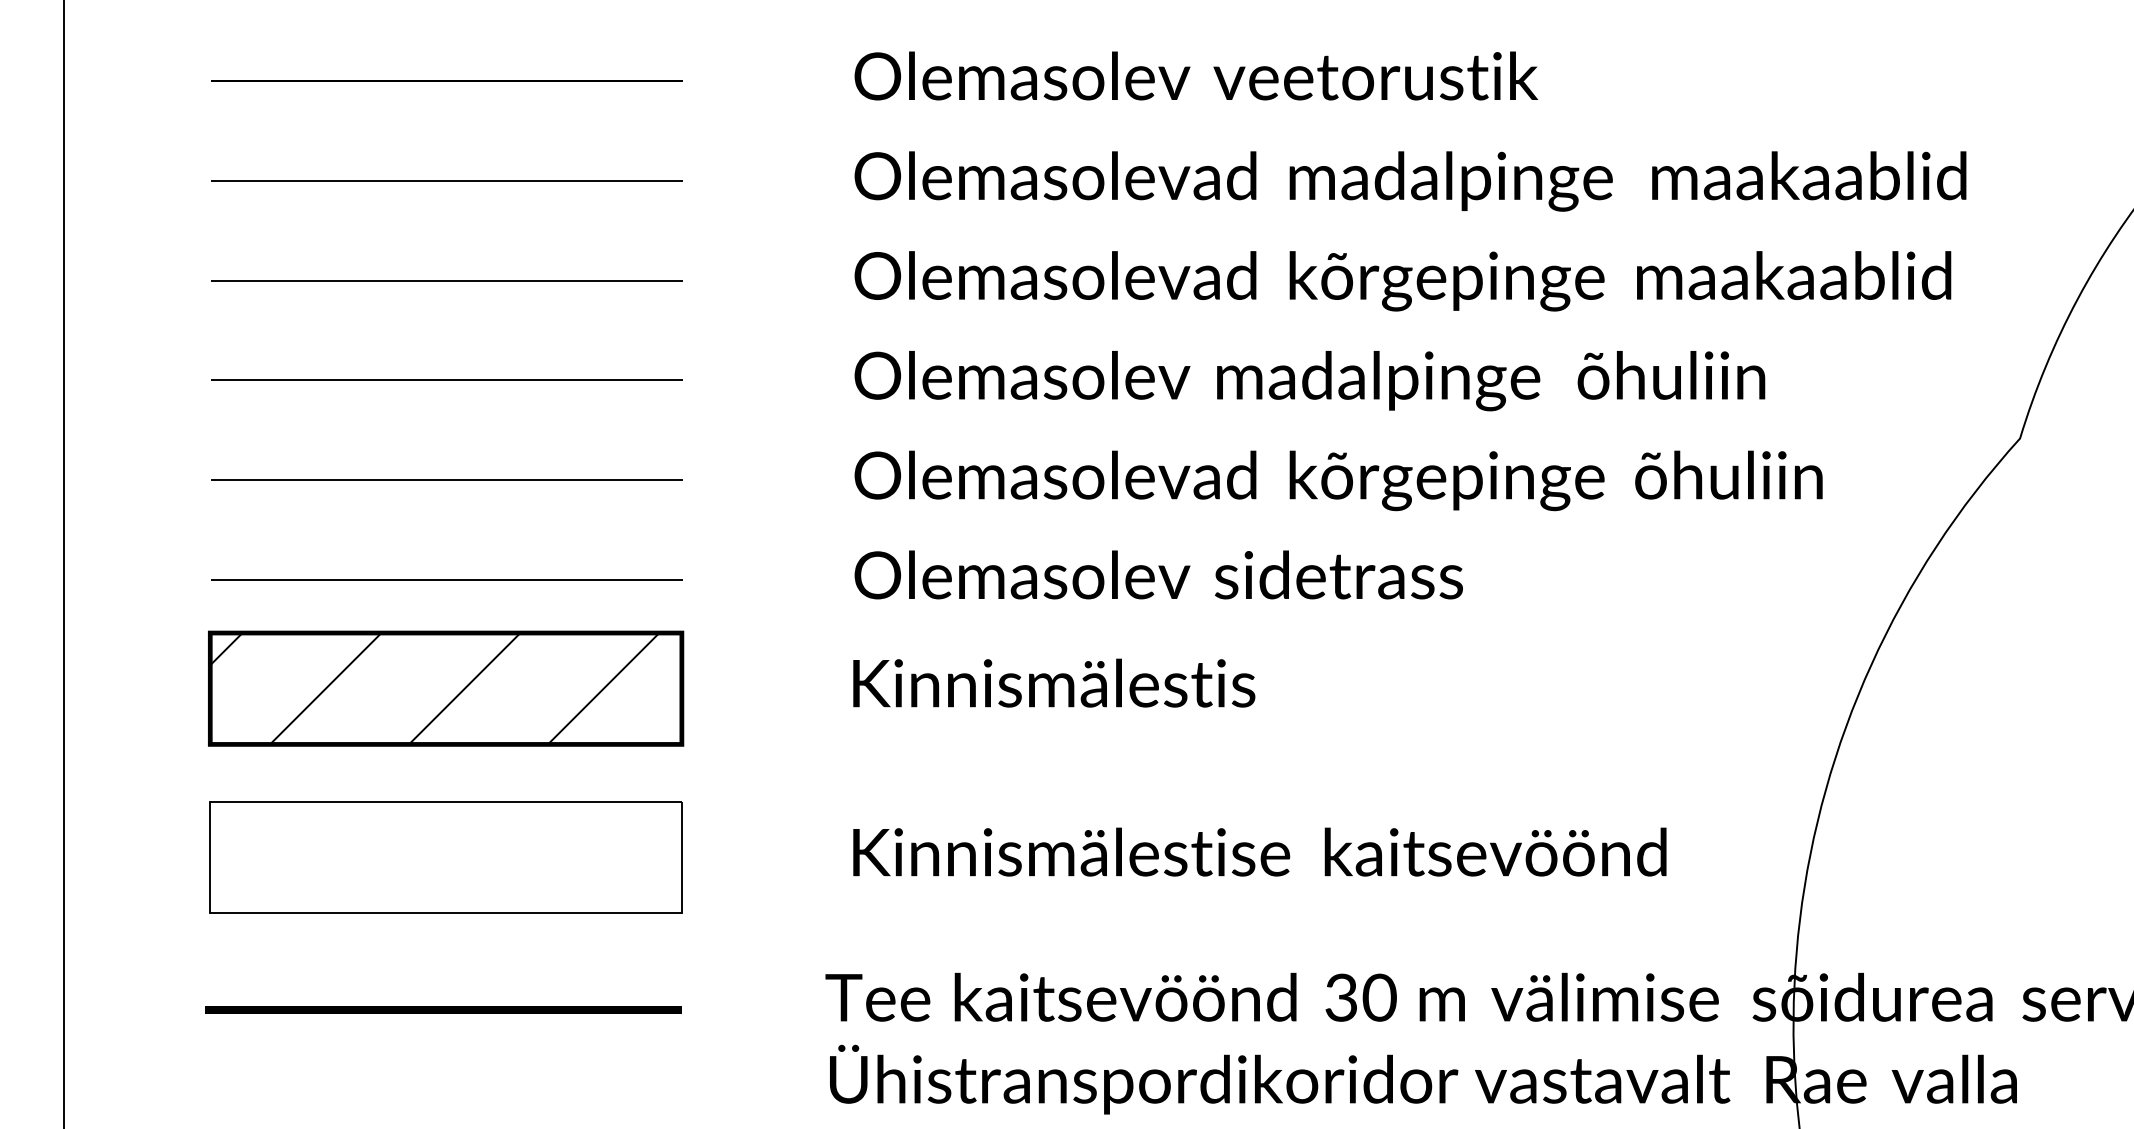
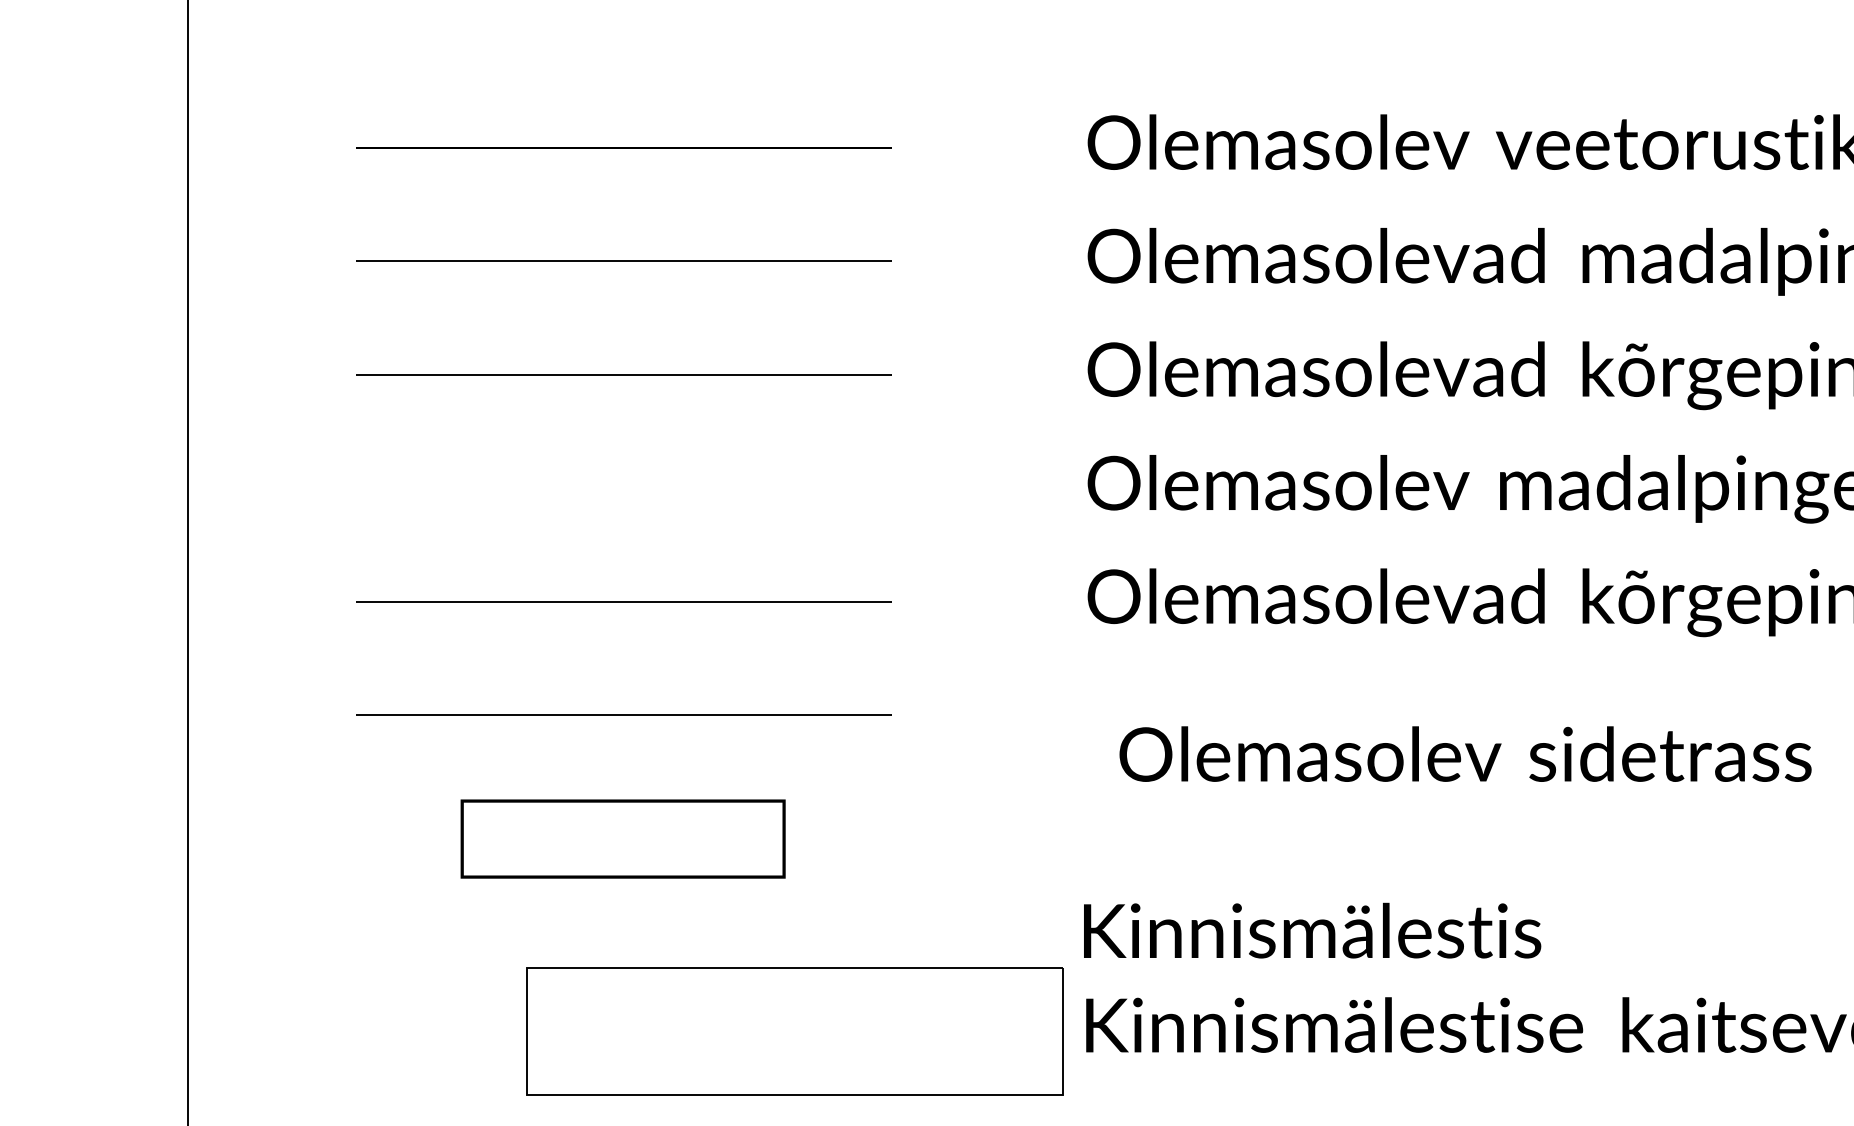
line: (446, 379) -> (623, 487), removed
text: (1158, 574) -> (1465, 753), moved
text: (1054, 682) -> (1312, 929), moved
part: (446, 688) -> (623, 838), size x0.6
part: (445, 857) -> (794, 1031), moved

